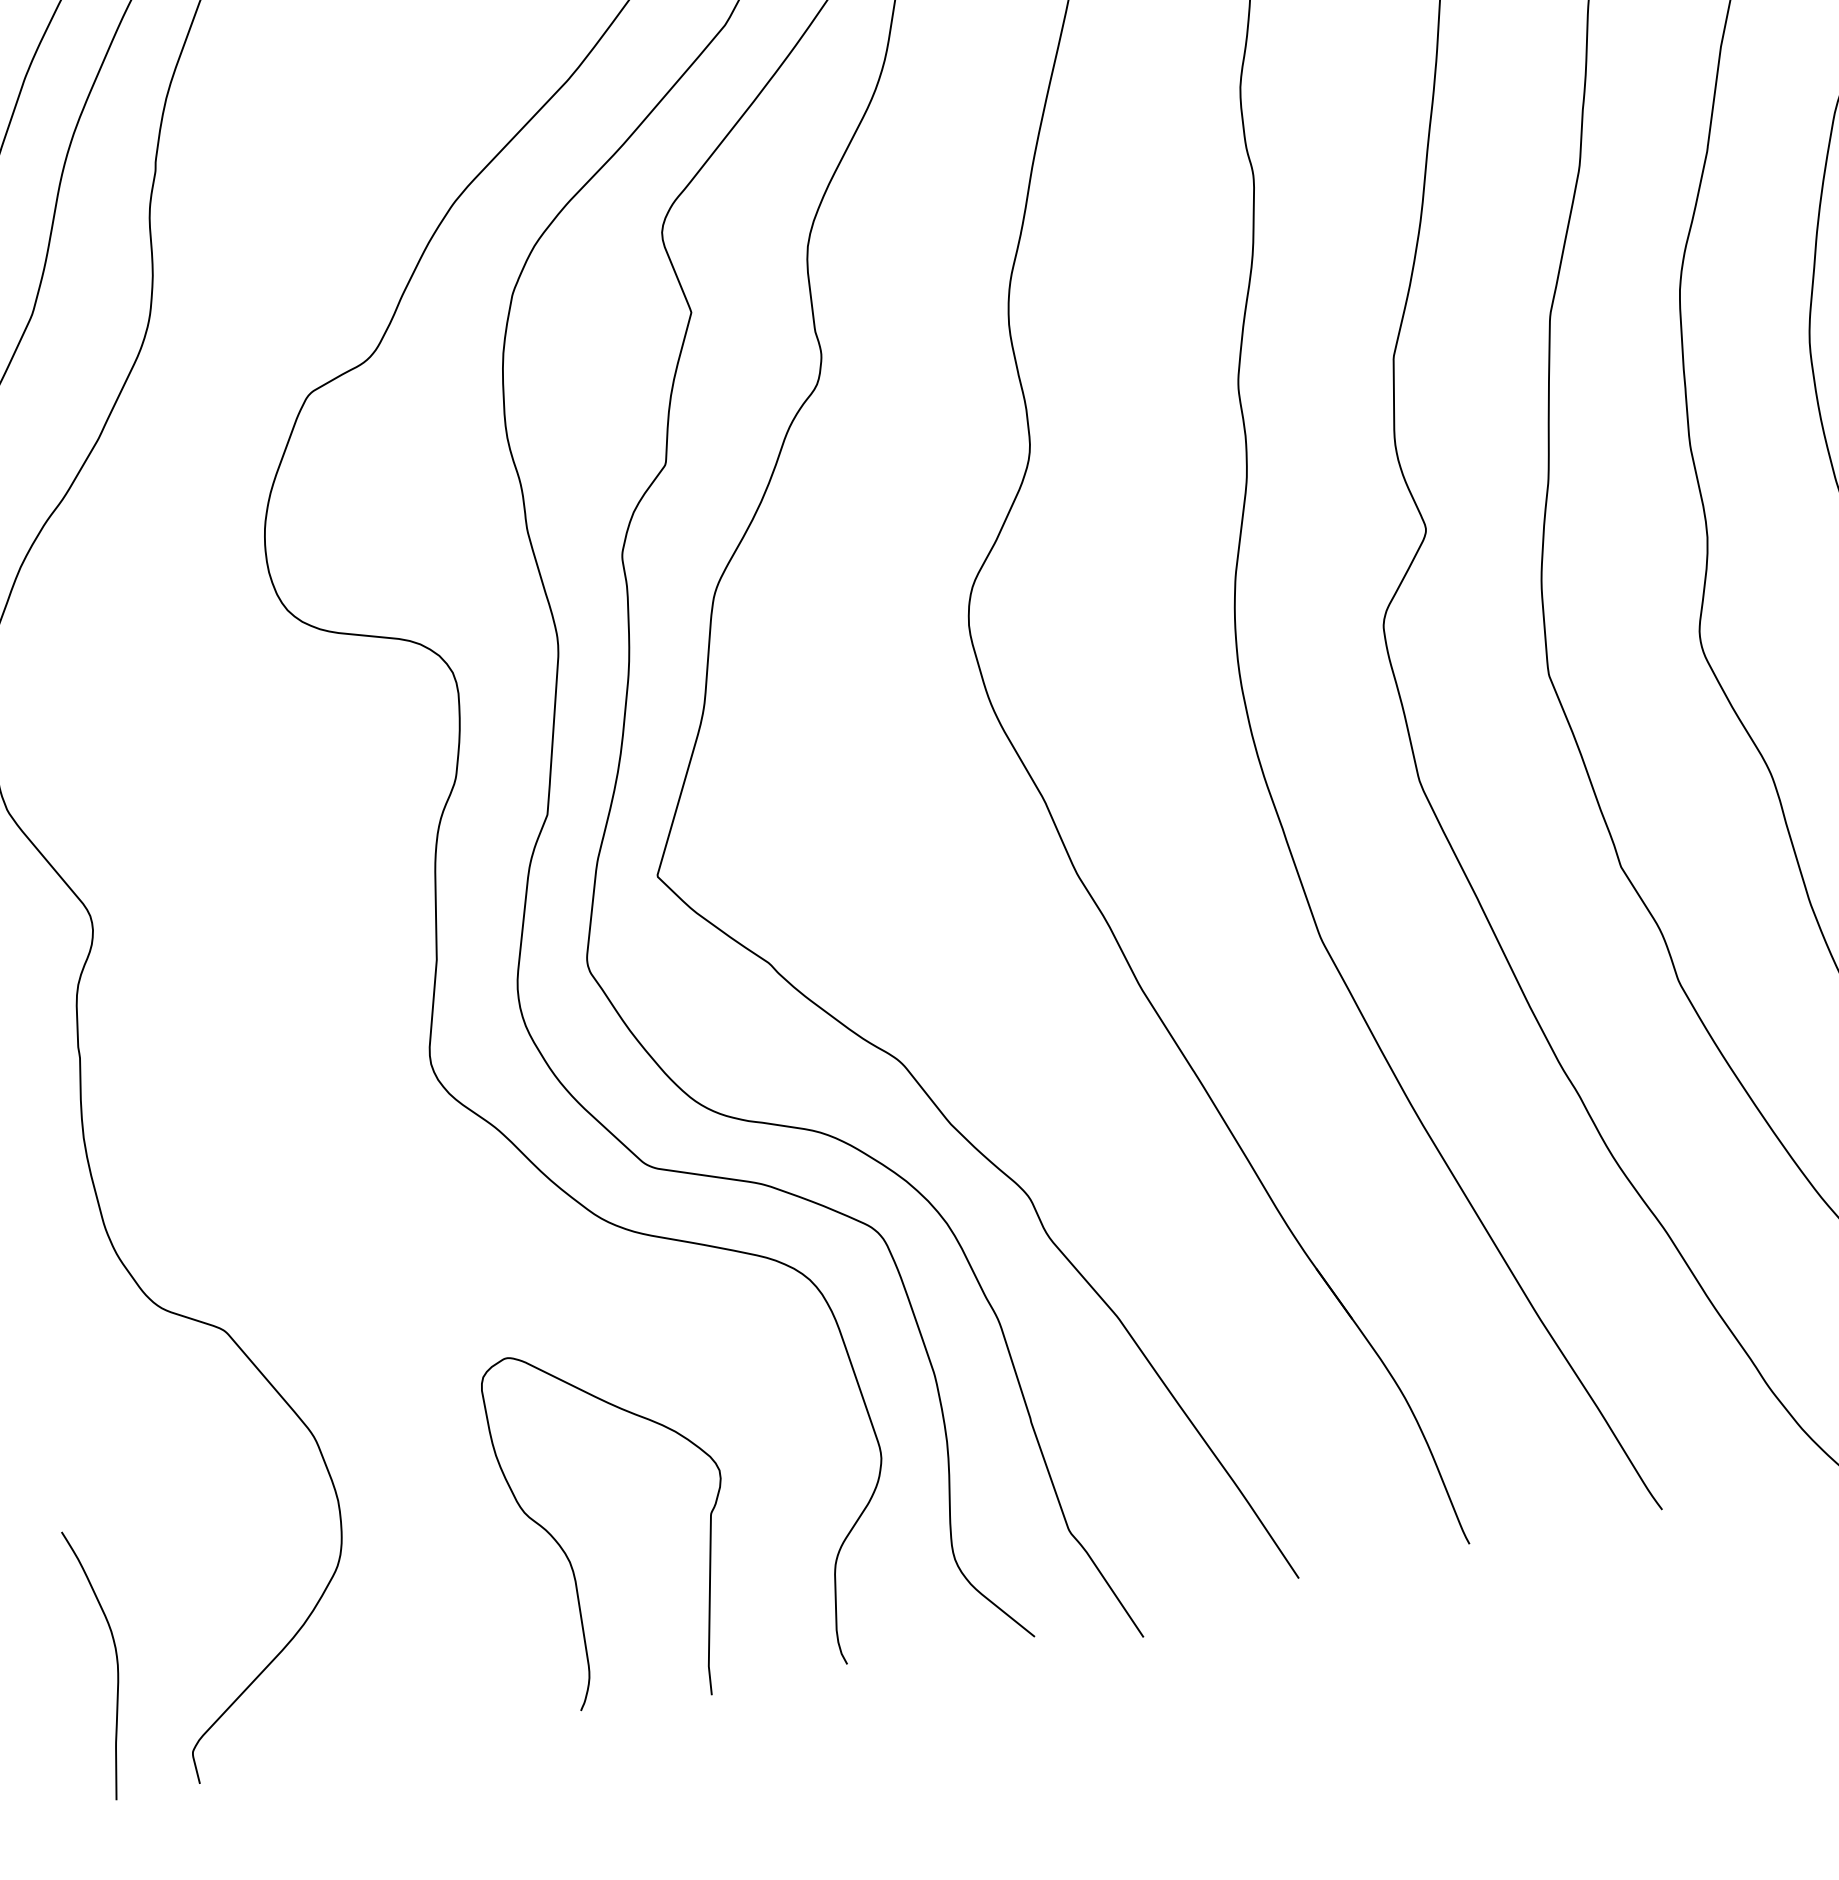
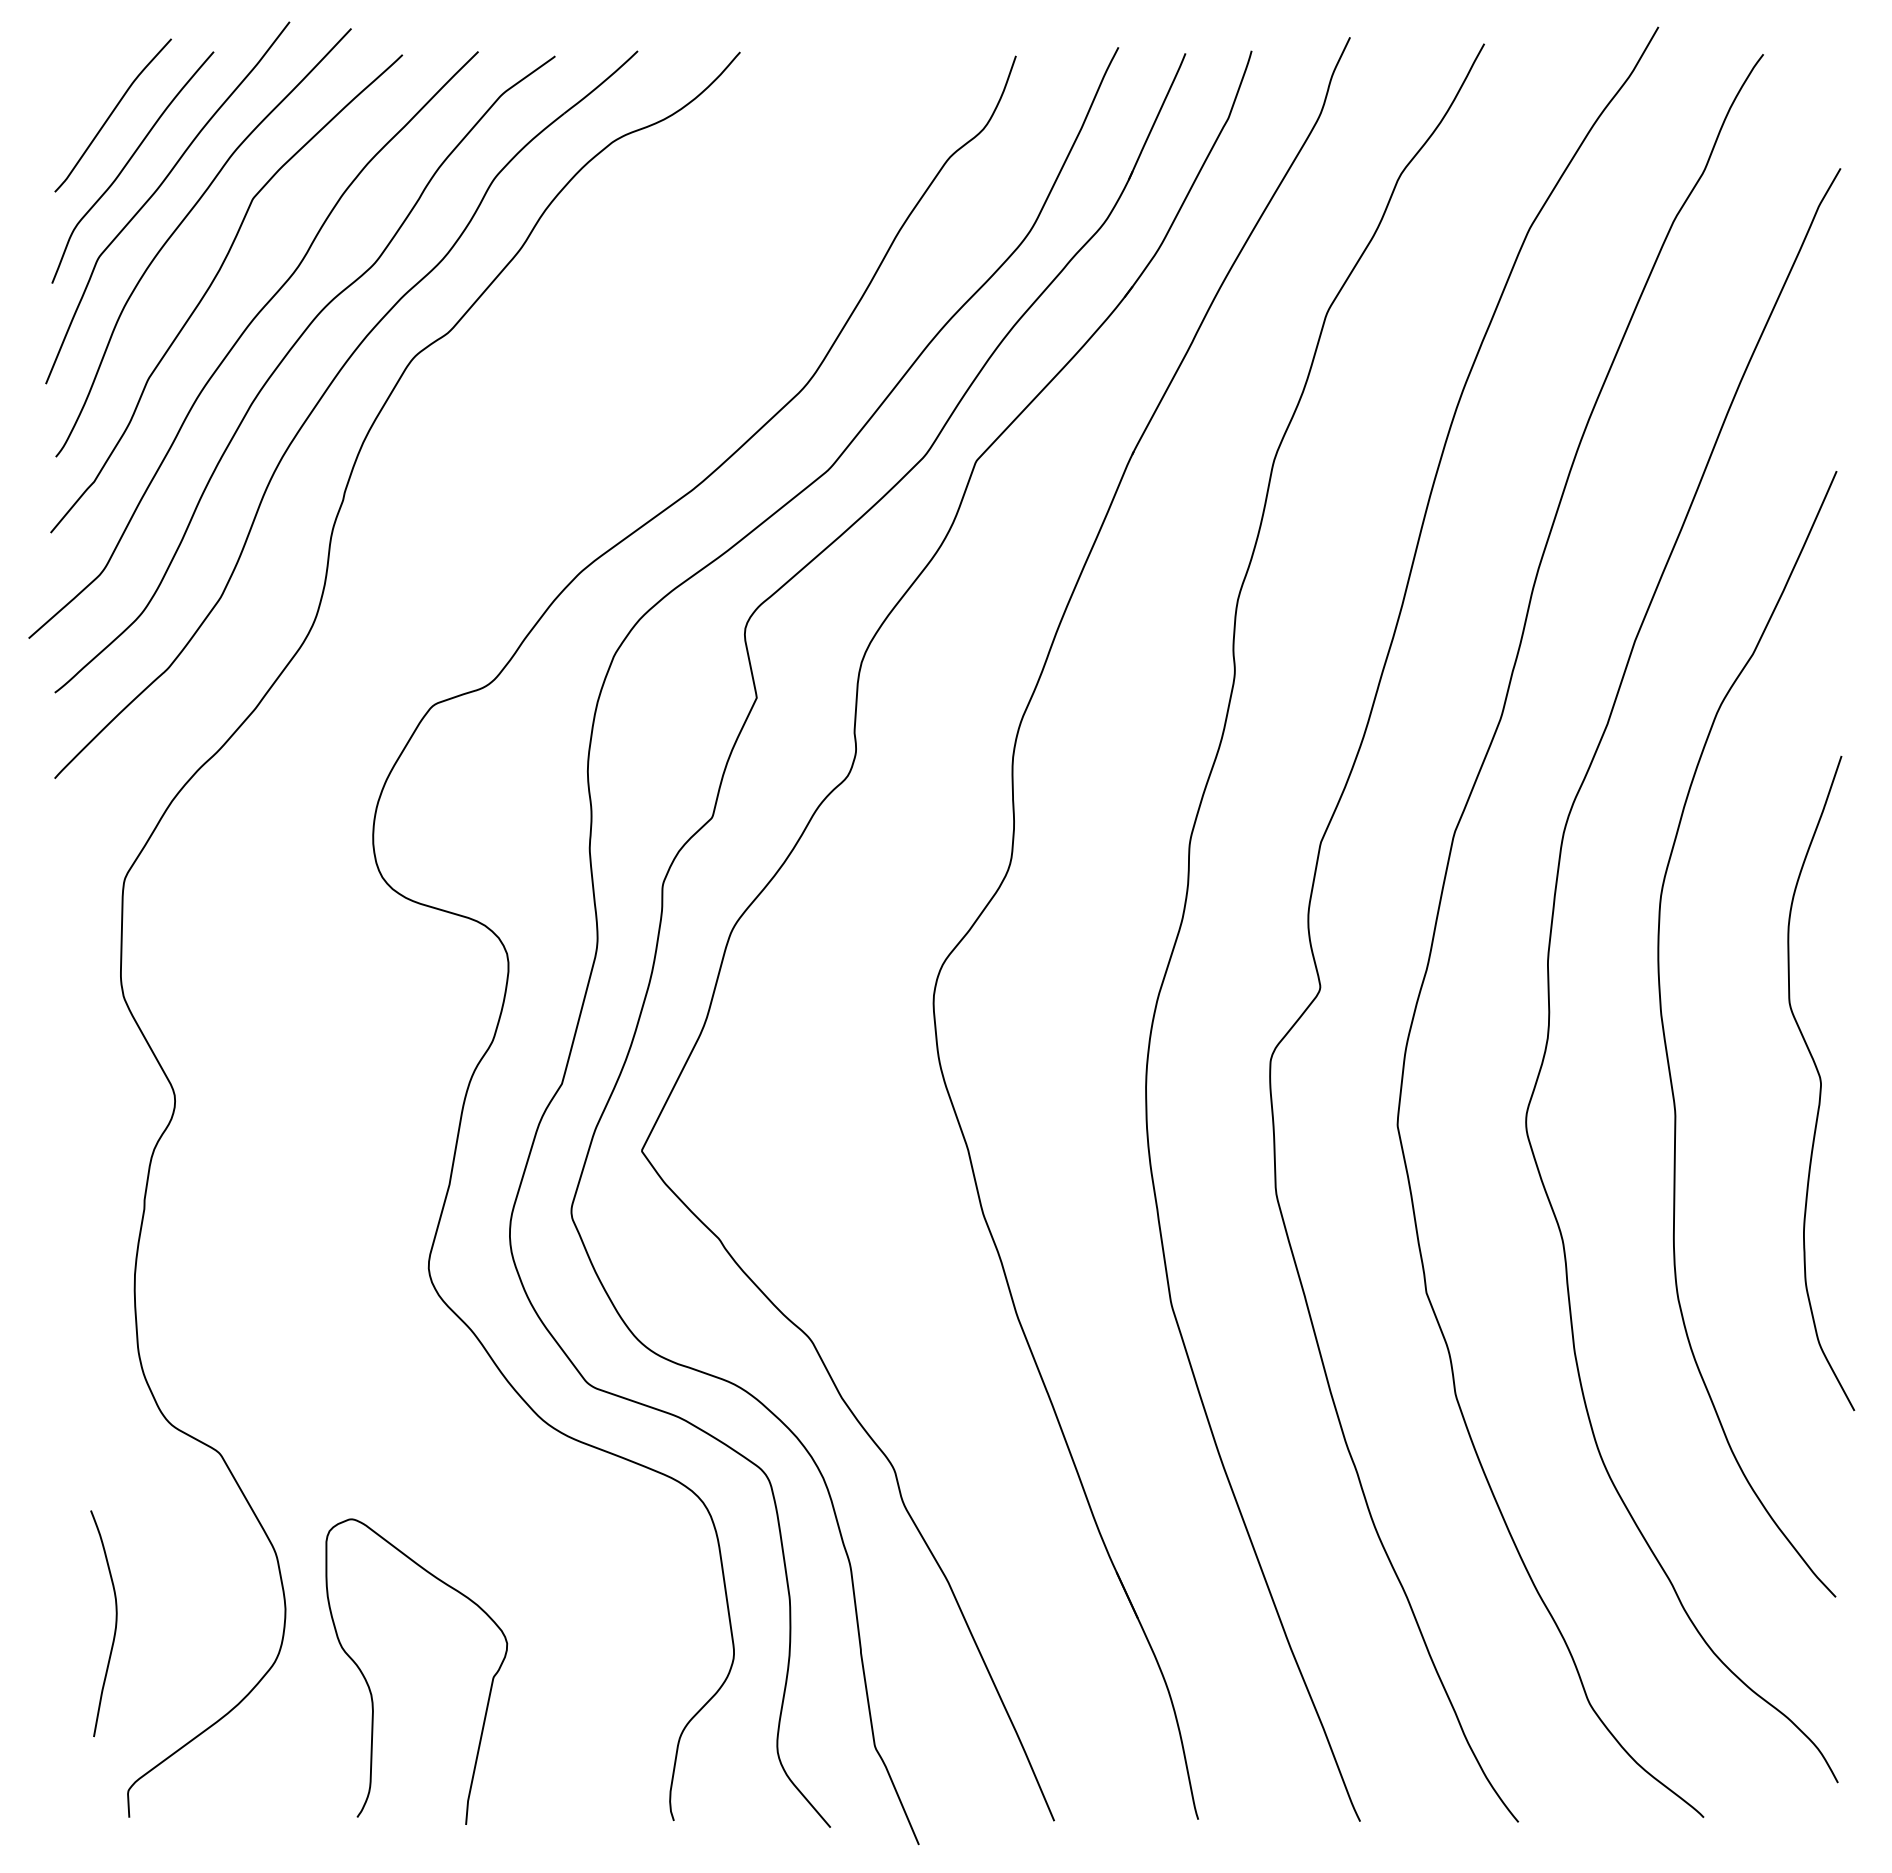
curve: (565, 1551) -> (369, 1685), moved
curve: (116, 1660) -> (115, 1623), moved

